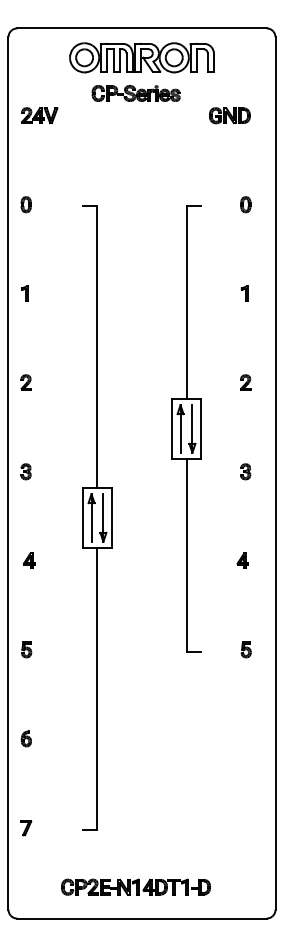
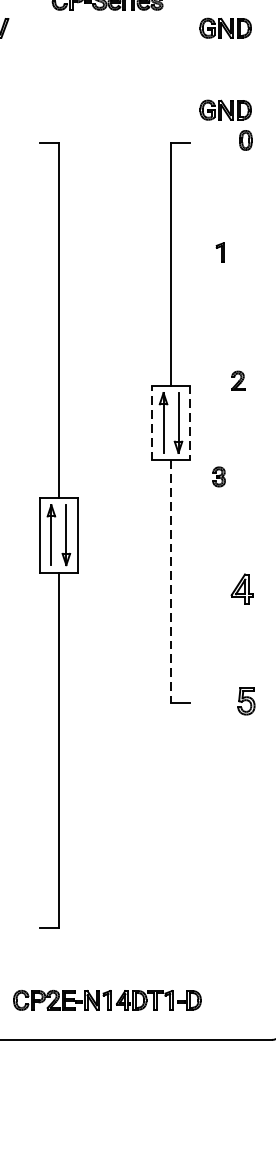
part: (229, 180) -> (225, 109), added
part: (244, 293) -> (220, 252), moved
part: (245, 382) -> (237, 380), moved
line: (171, 428) -> (152, 422), solid -> dashed
line: (201, 428) -> (189, 422), solid -> dashed
part: (245, 471) -> (218, 476), moved
line: (186, 555) -> (171, 582), solid -> dashed
part: (242, 560) -> (241, 588), size x1.6
part: (245, 649) -> (245, 700), size x1.4

